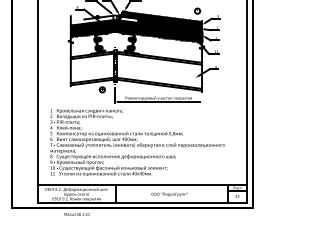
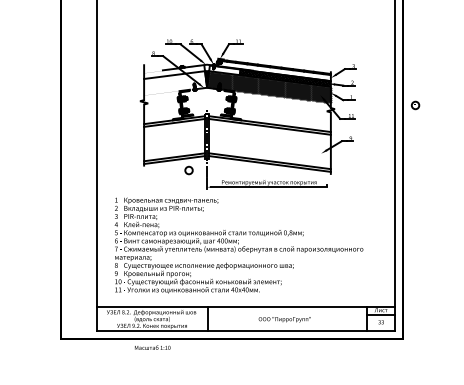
part: (197, 11) -> (415, 105), moved
hatch: (162, 20) -> (274, 71), removed
hatch: (92, 28) -> (175, 83), removed

